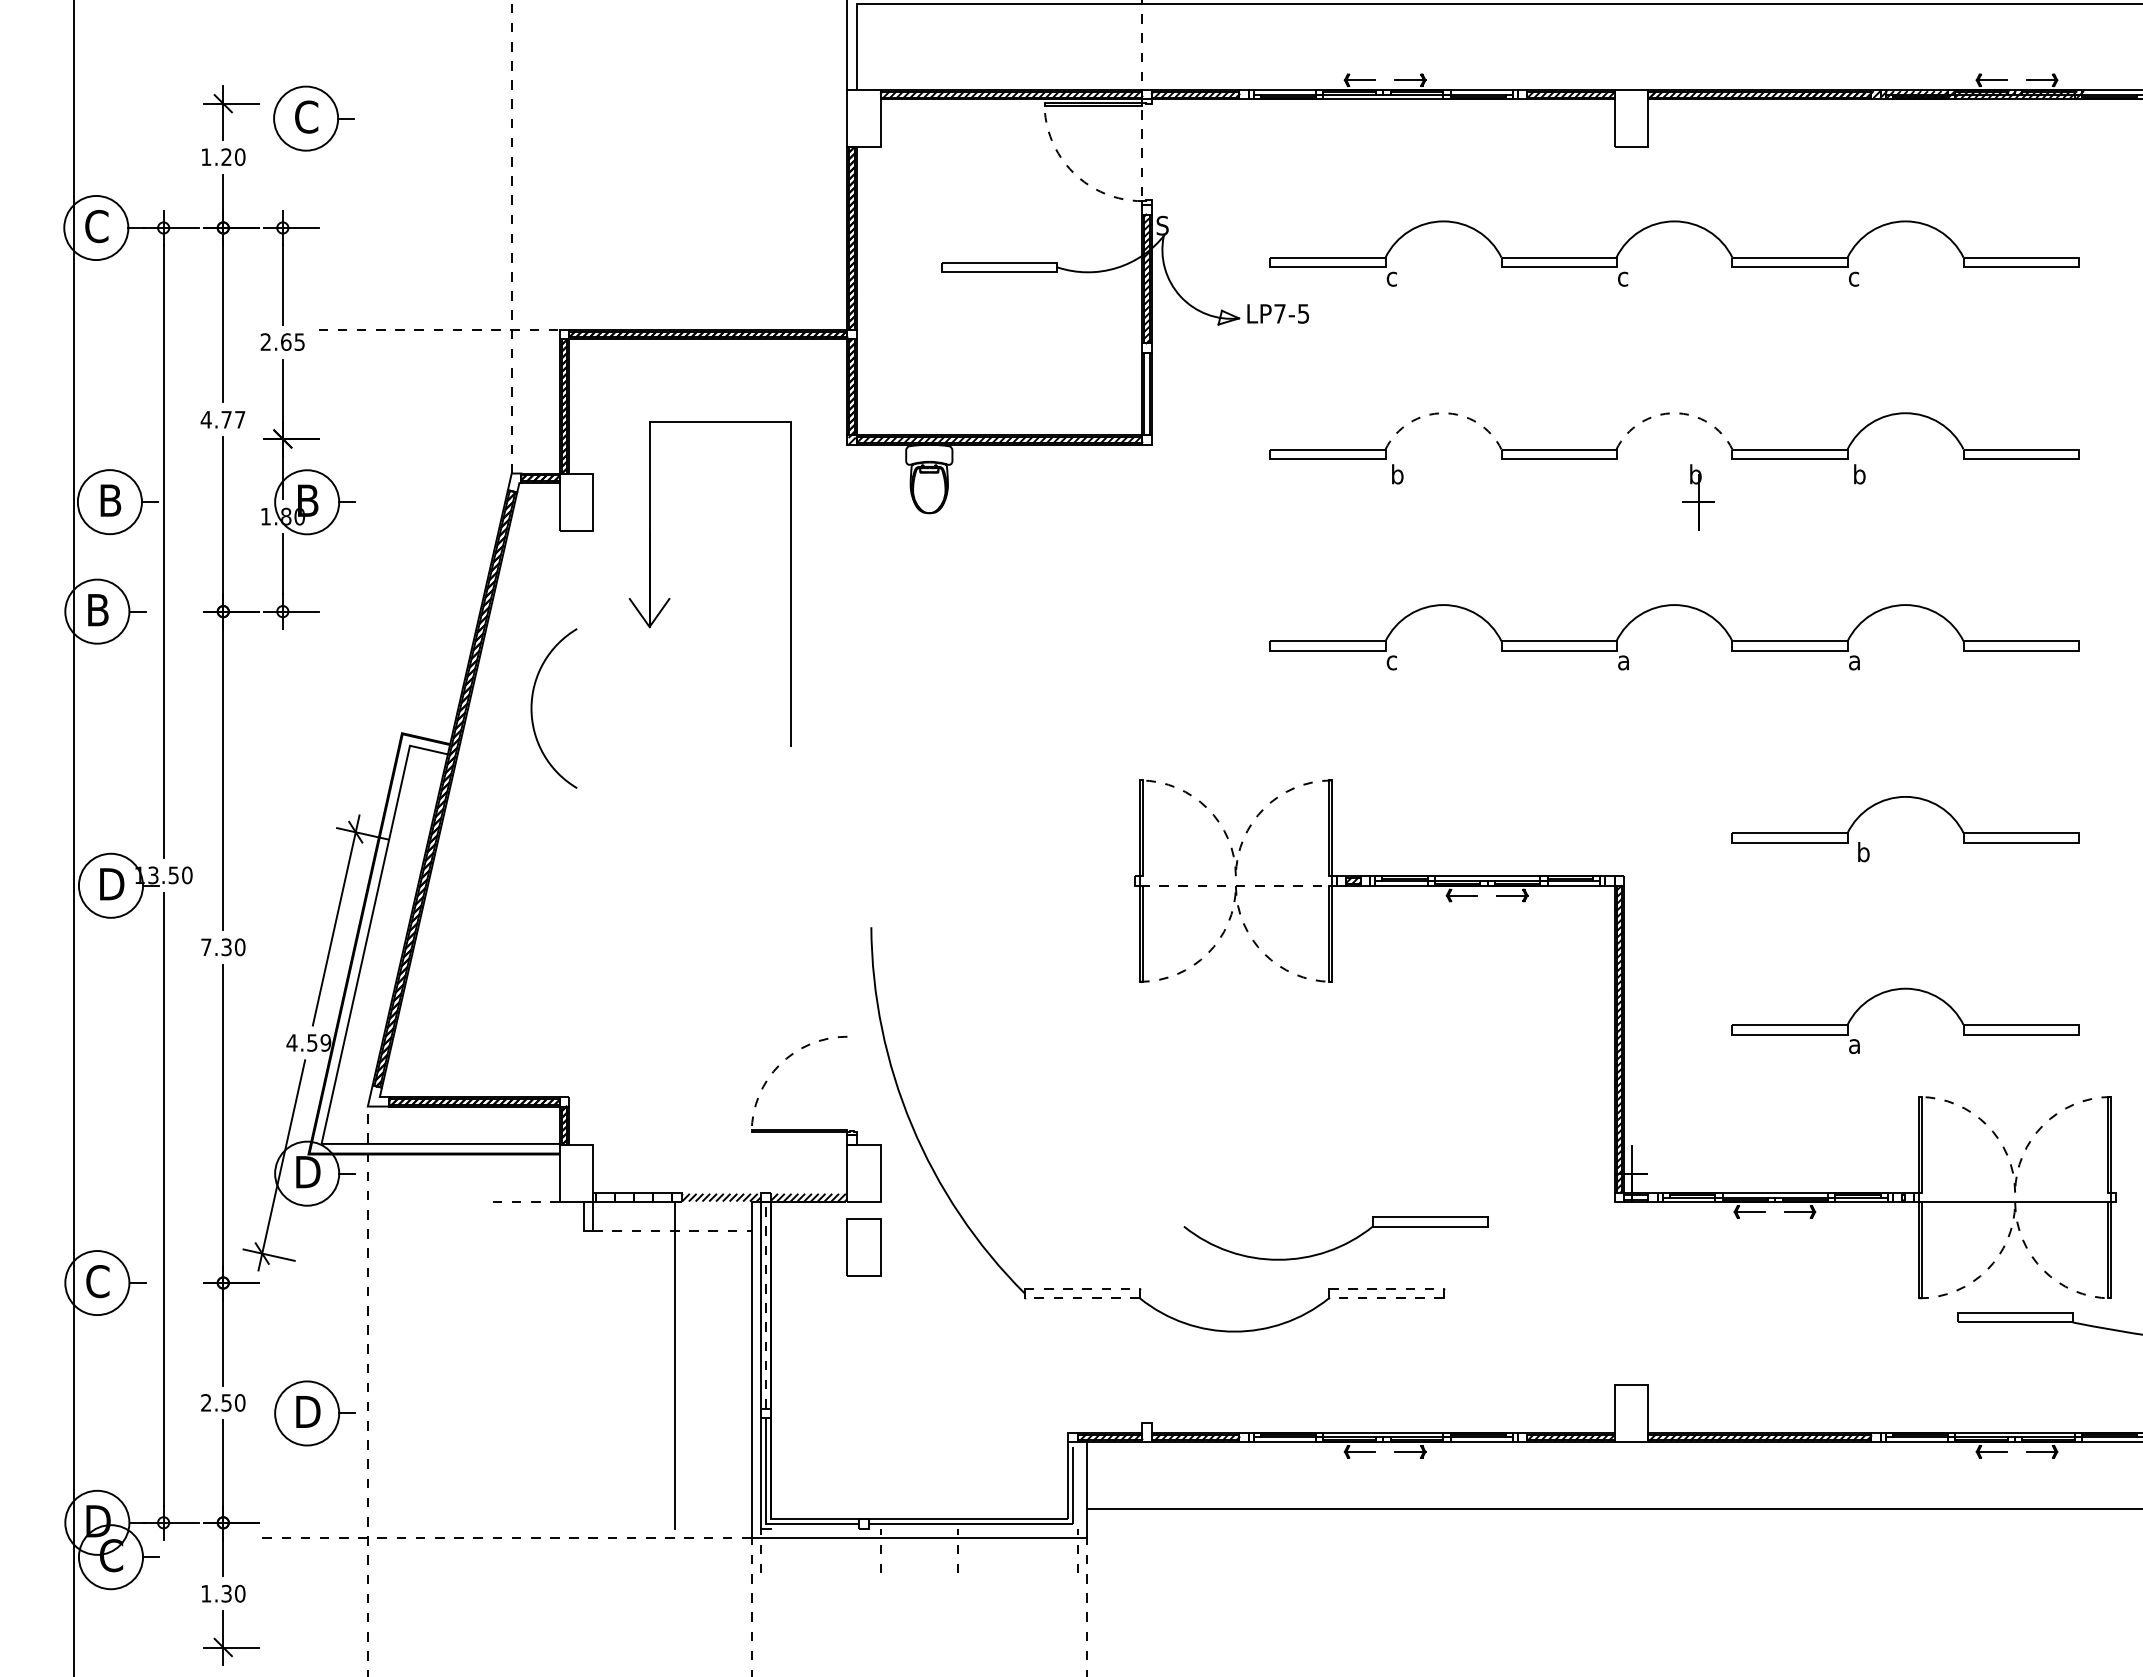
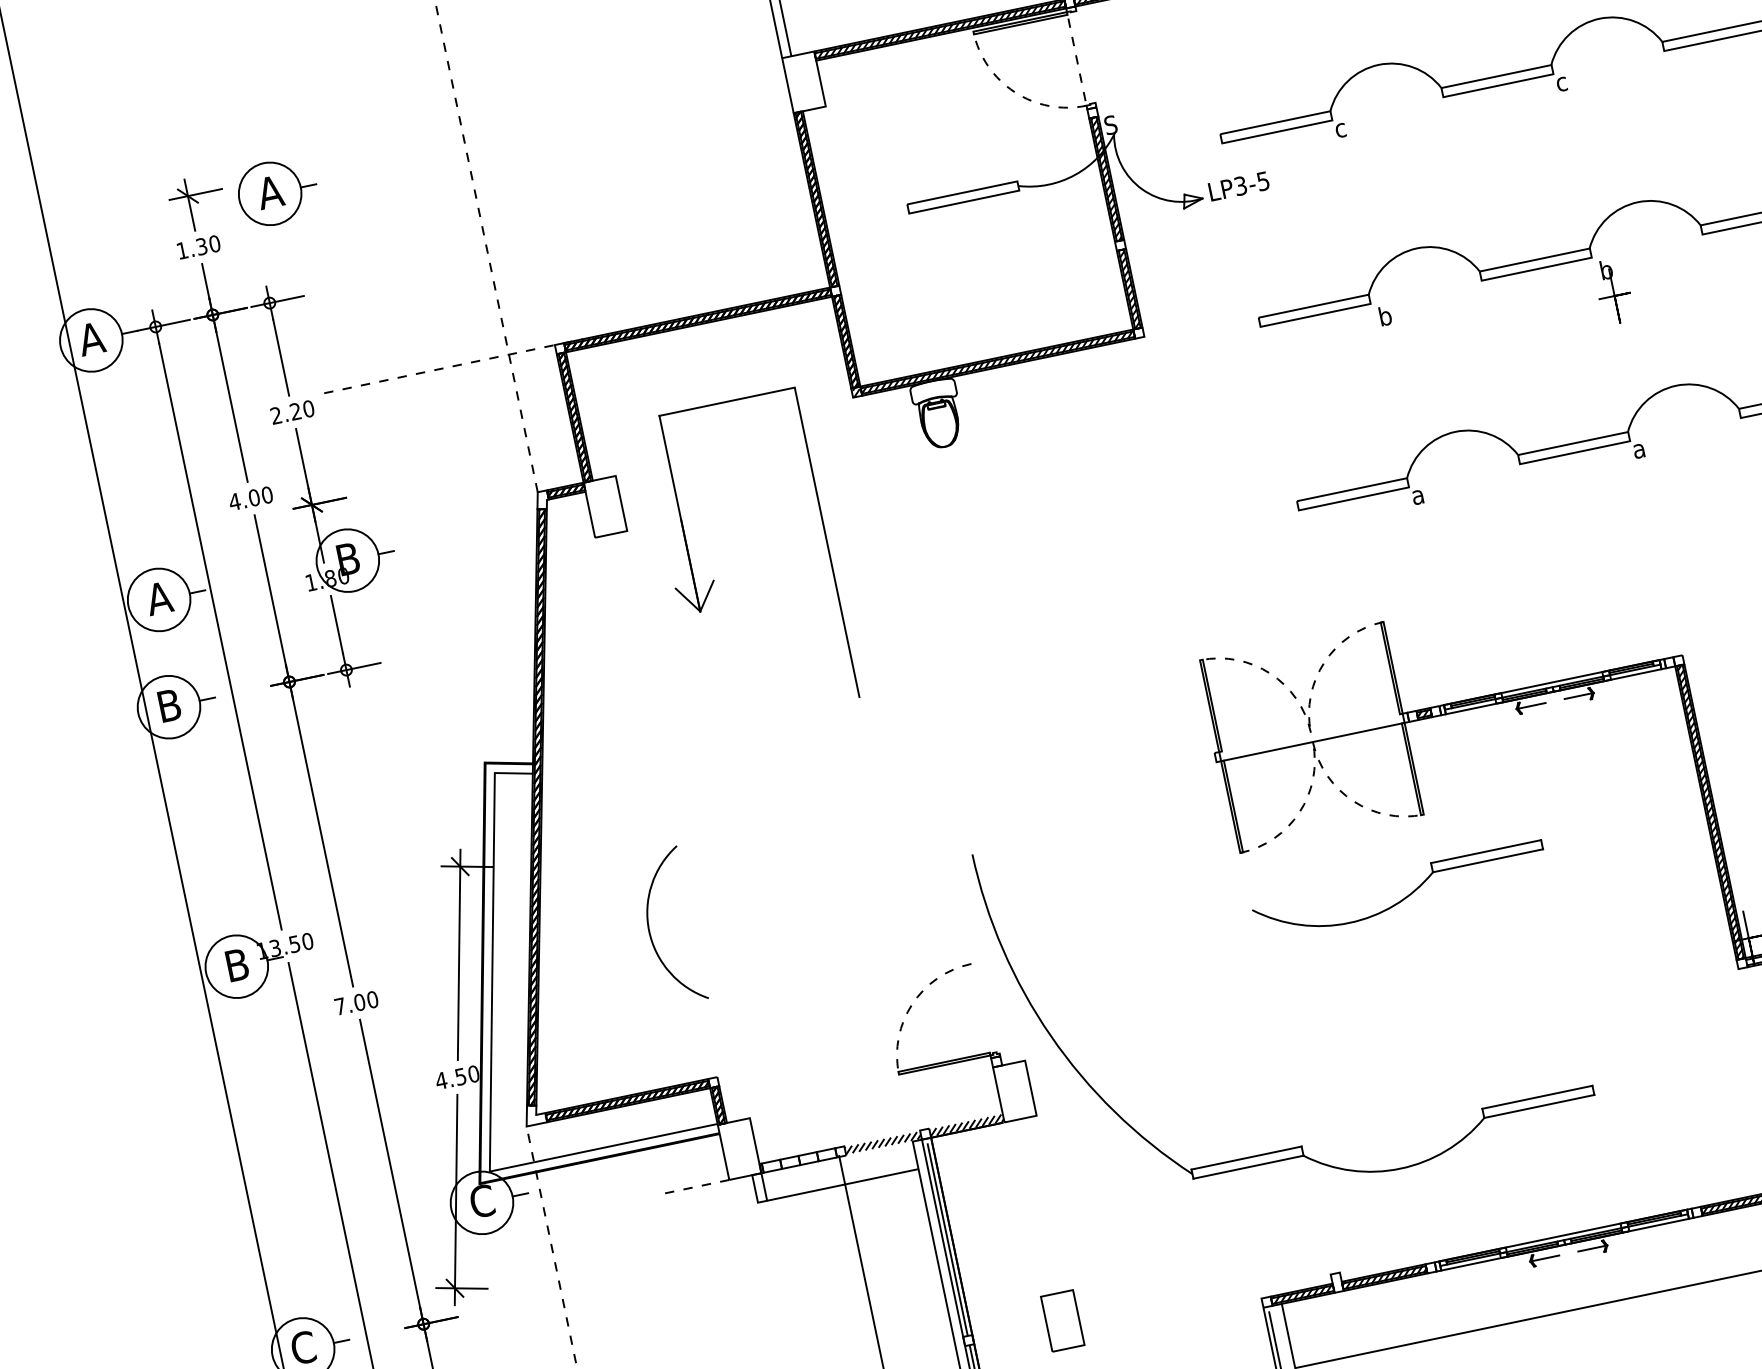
text: (306, 116) -> (270, 191), C -> A
text: (226, 157) -> (201, 246), 1.20 -> 1.30
text: (96, 226) -> (91, 338), C -> A
text: (1279, 313) -> (1240, 185), LP7-5 -> LP3-5
text: (293, 341) -> (302, 409), 2.65 -> 2.20
hatch: (1147, 393) -> (1129, 288), added
arc: (1443, 413) -> (1417, 248), dashed -> solid
arc: (1674, 413) -> (1638, 202), dashed -> solid
text: (233, 419) -> (260, 496), 4.77 -> 4.00
part: (1698, 497) -> (1613, 291), moved
text: (110, 500) -> (159, 598), B -> A
text: (1391, 662) -> (1417, 497), c -> a
arc: (532, 708) -> (650, 930), moved
text: (112, 884) -> (238, 965), D -> B
line: (1235, 885) -> (1312, 741), dashed -> solid
text: (226, 947) -> (359, 1002), 7.30 -> 7.00
text: (325, 1042) -> (473, 1073), 4.59 -> 4.50
text: (308, 1171) -> (482, 1200), D -> C
line: (672, 1231) -> (843, 1185), dashed -> solid
part: (1339, 1245) -> (1404, 897), moved
part: (863, 1247) -> (1062, 1321), moved
line: (1082, 1288) -> (1246, 1157), dashed -> solid
line: (1386, 1288) -> (1537, 1097), dashed -> solid
line: (1082, 1298) -> (1248, 1167), dashed -> solid
line: (1386, 1298) -> (1539, 1106), dashed -> solid
line: (765, 1307) -> (947, 1239), dashed -> solid

